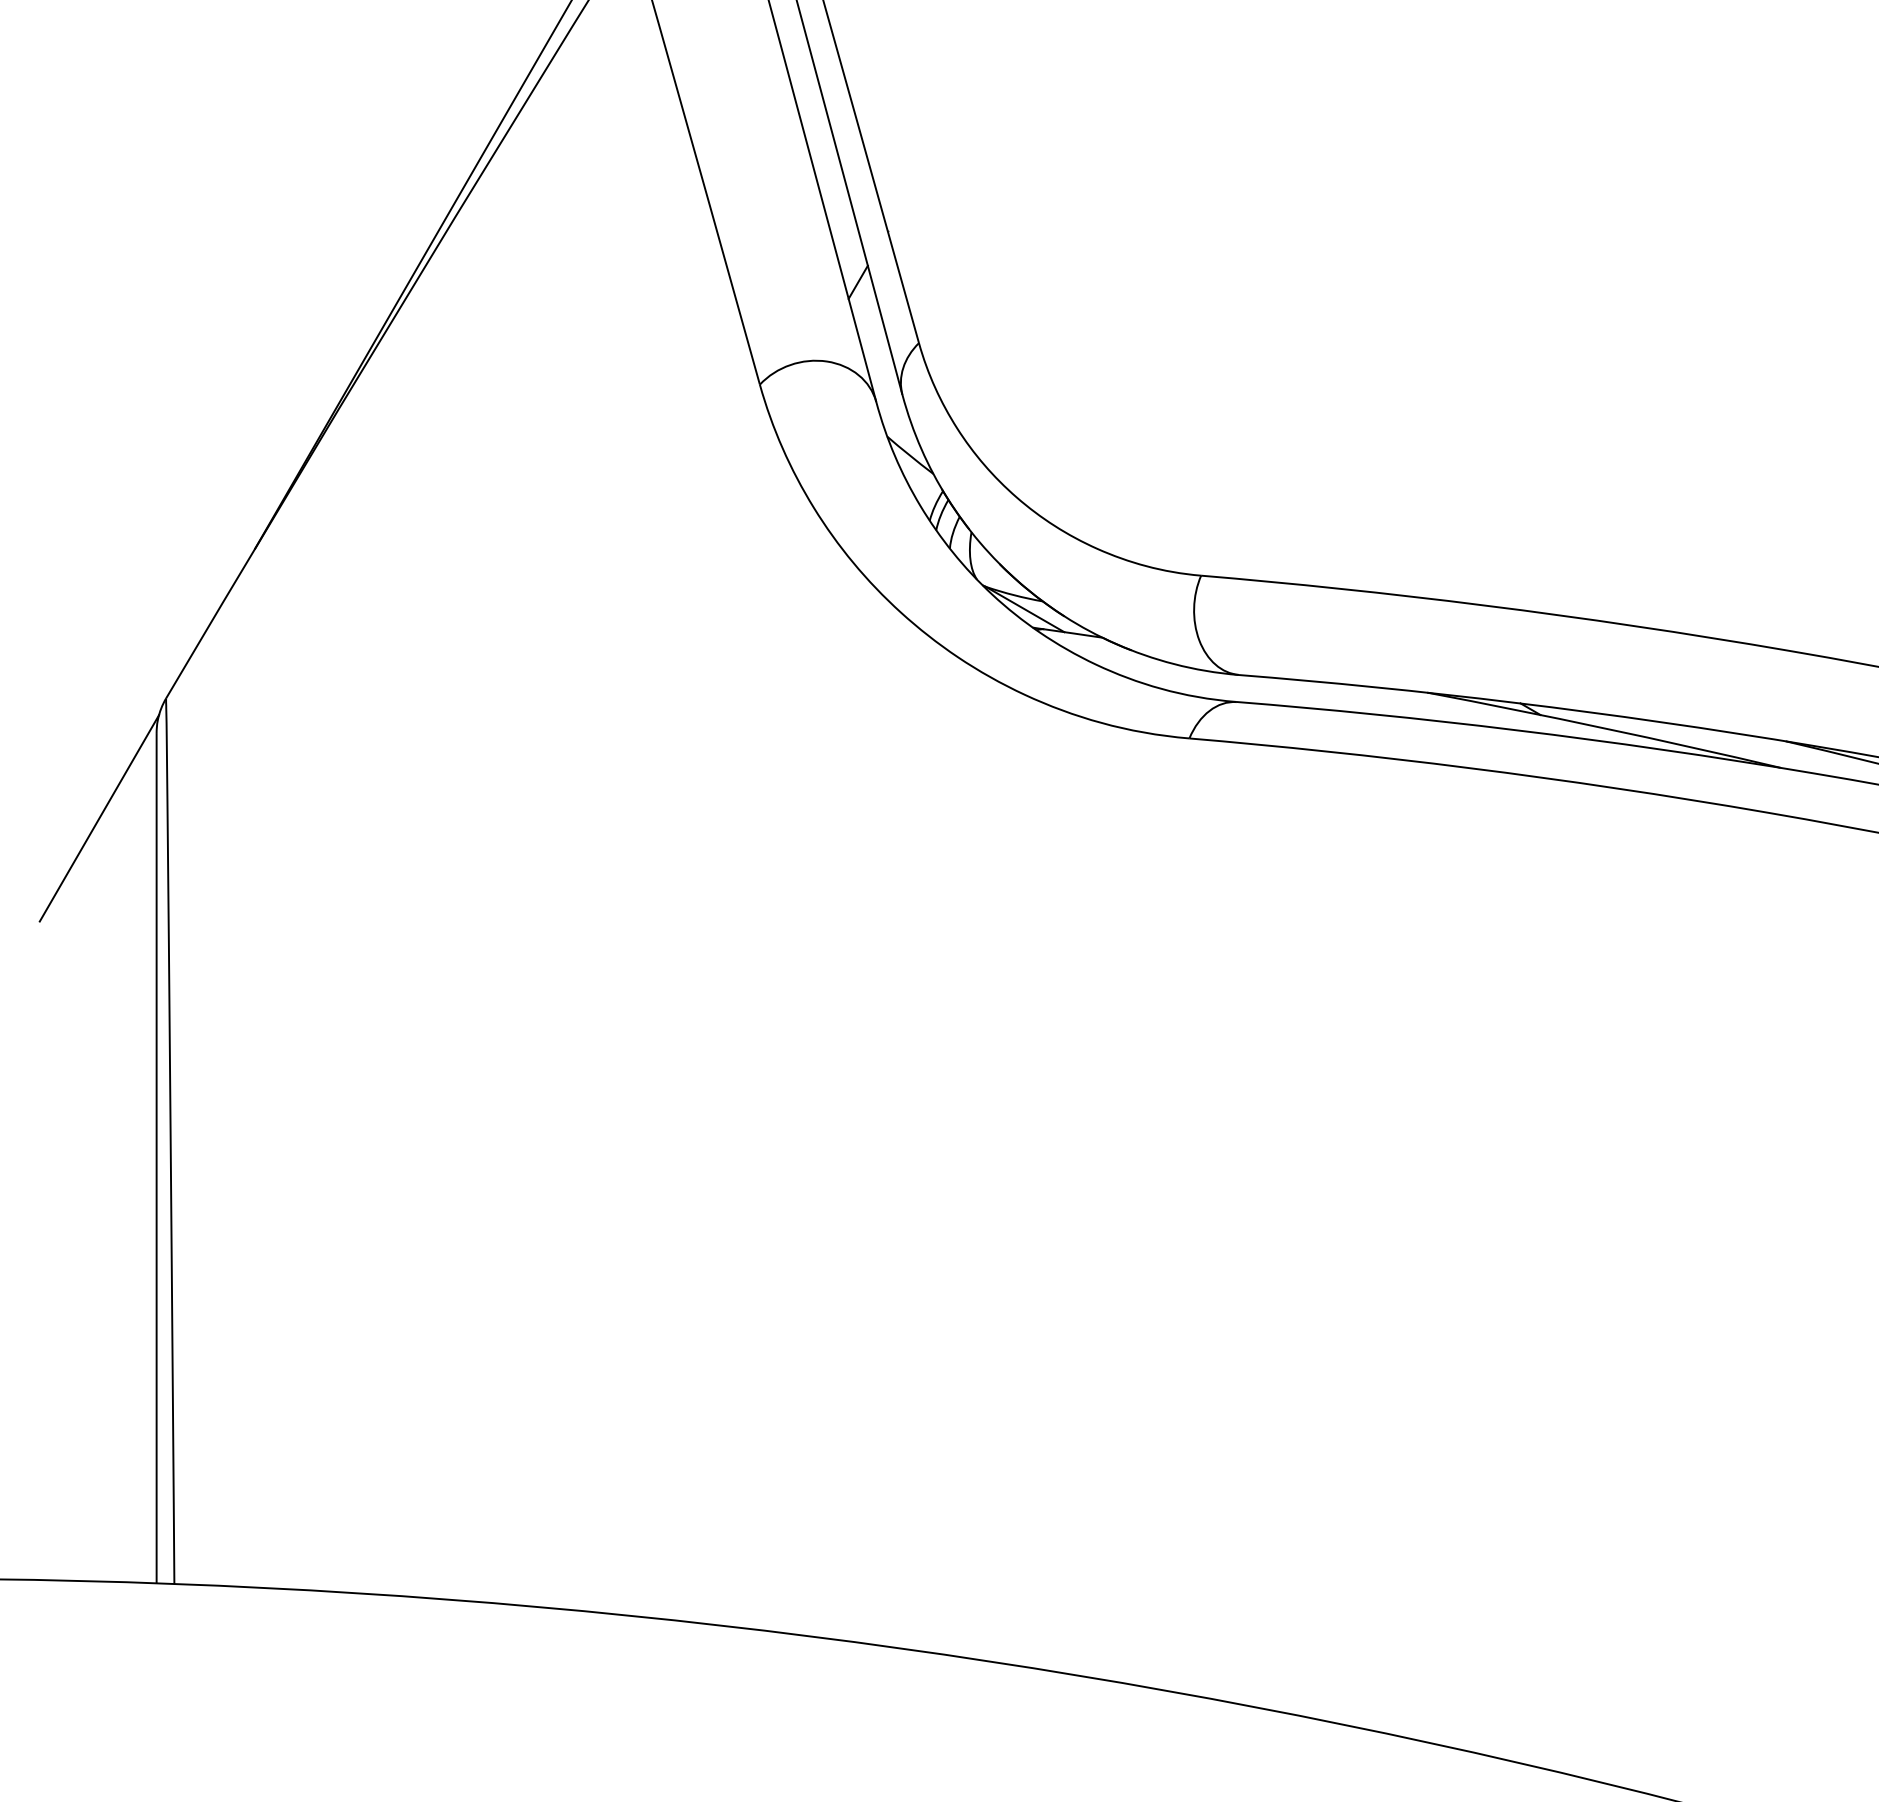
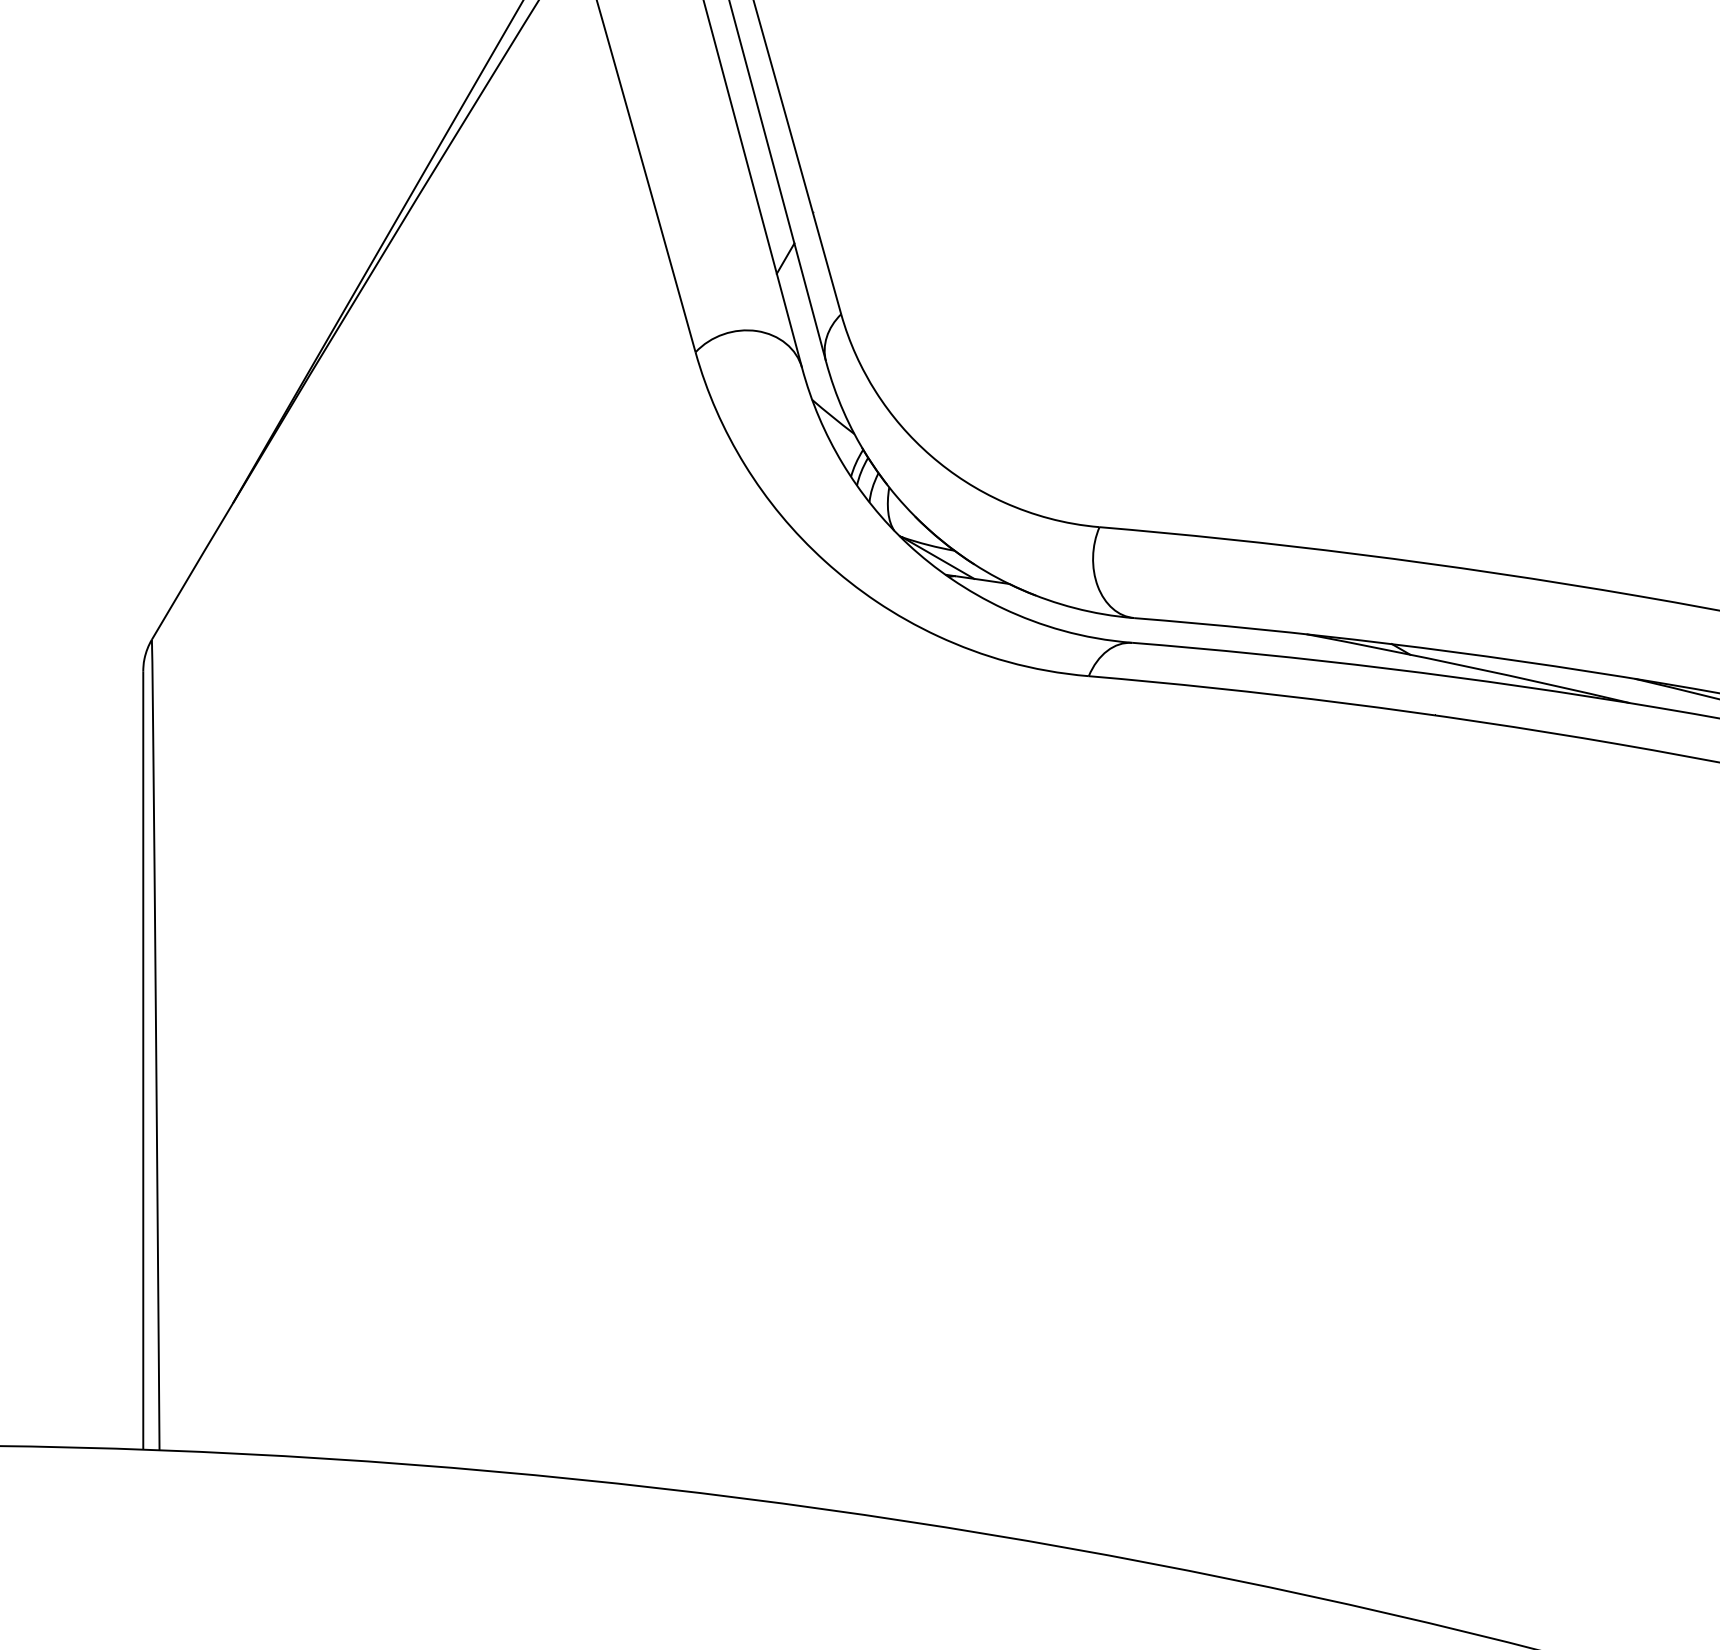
line: (99, 818) -> (90, 749), removed

